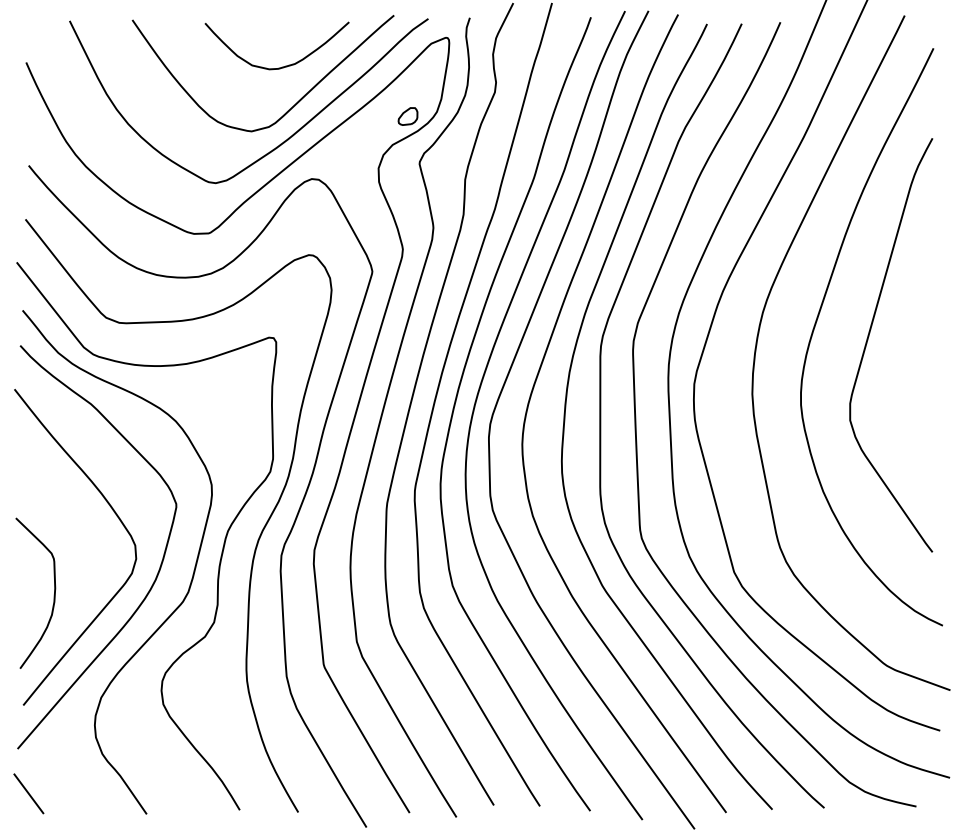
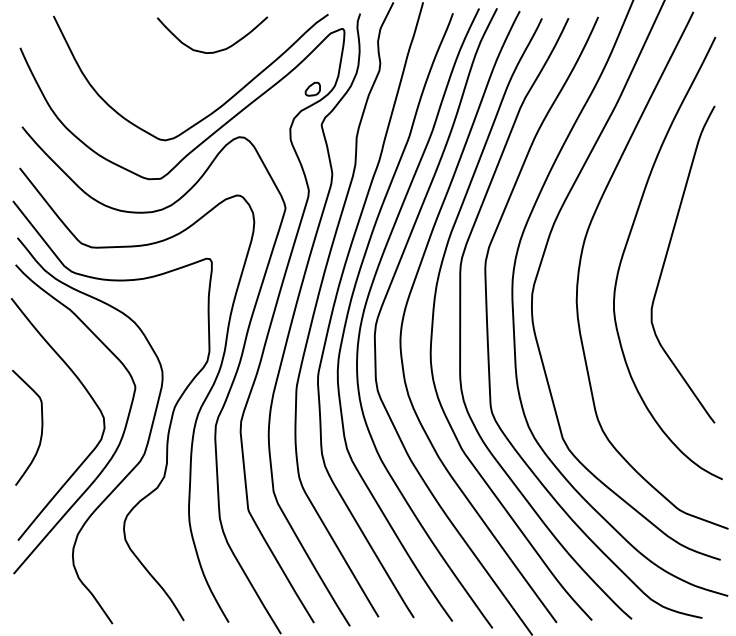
curve: (288, 109) -> (221, 83), removed
curve: (53, 595) -> (41, 429), moved
line: (28, 793) -> (22, 608), removed

